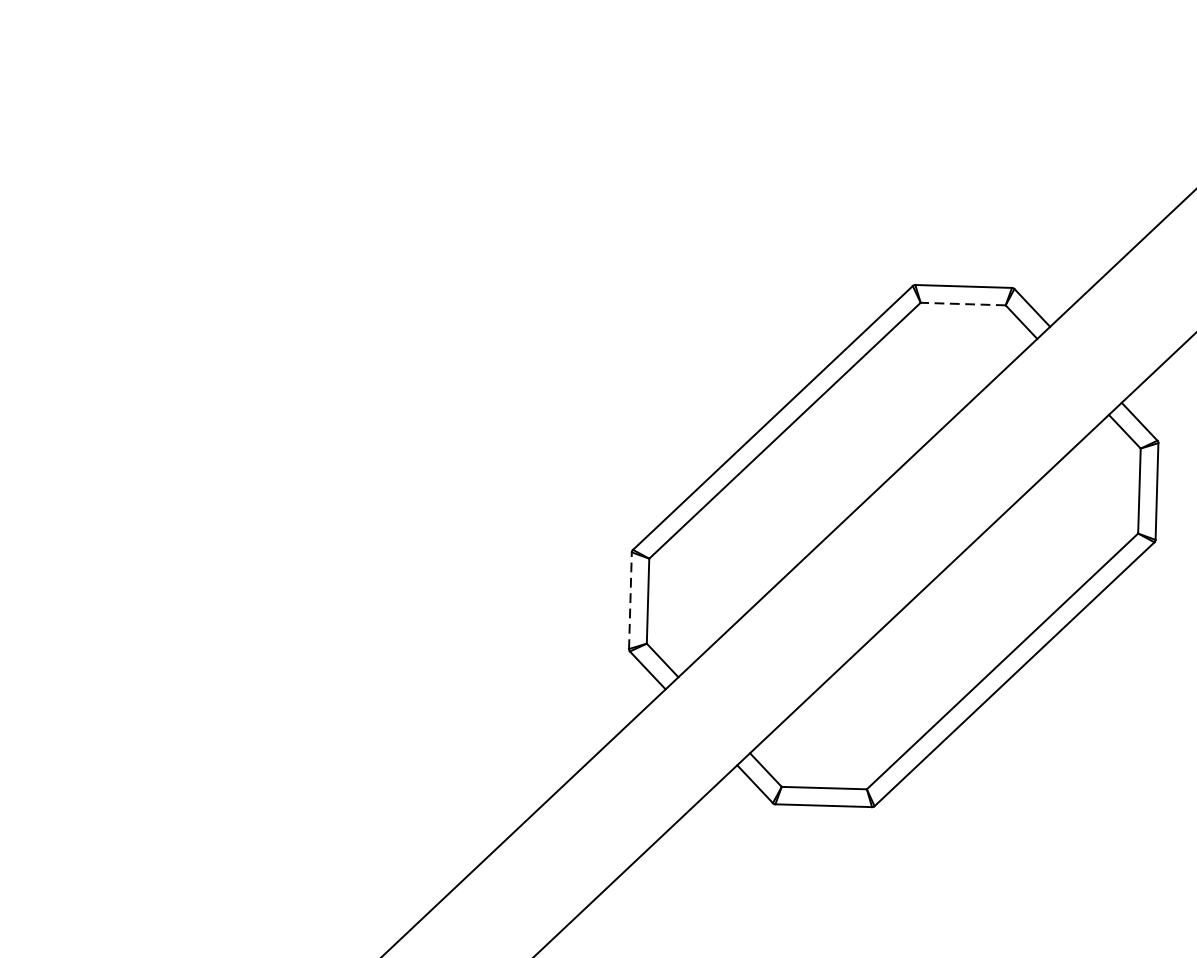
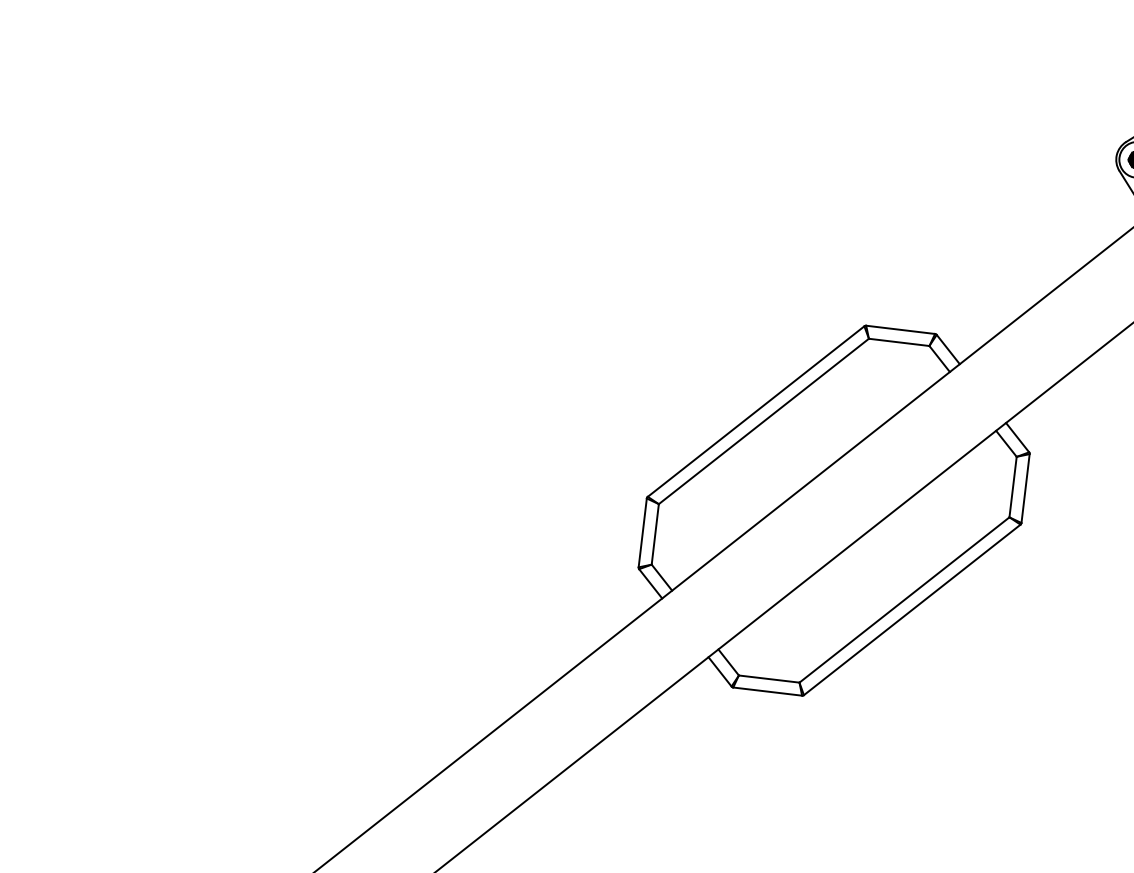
line: (962, 304) -> (898, 342), dashed -> solid
line: (630, 600) -> (642, 532), dashed -> solid

